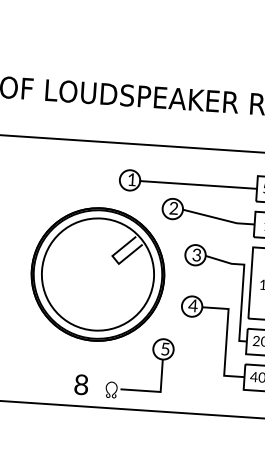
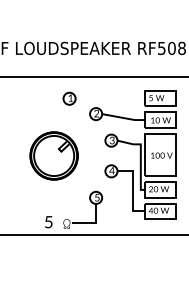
line: (198, 184) -> (110, 98), removed
part: (96, 273) -> (53, 155), size x0.6
text: (80, 385) -> (48, 222), 8 -> 5

